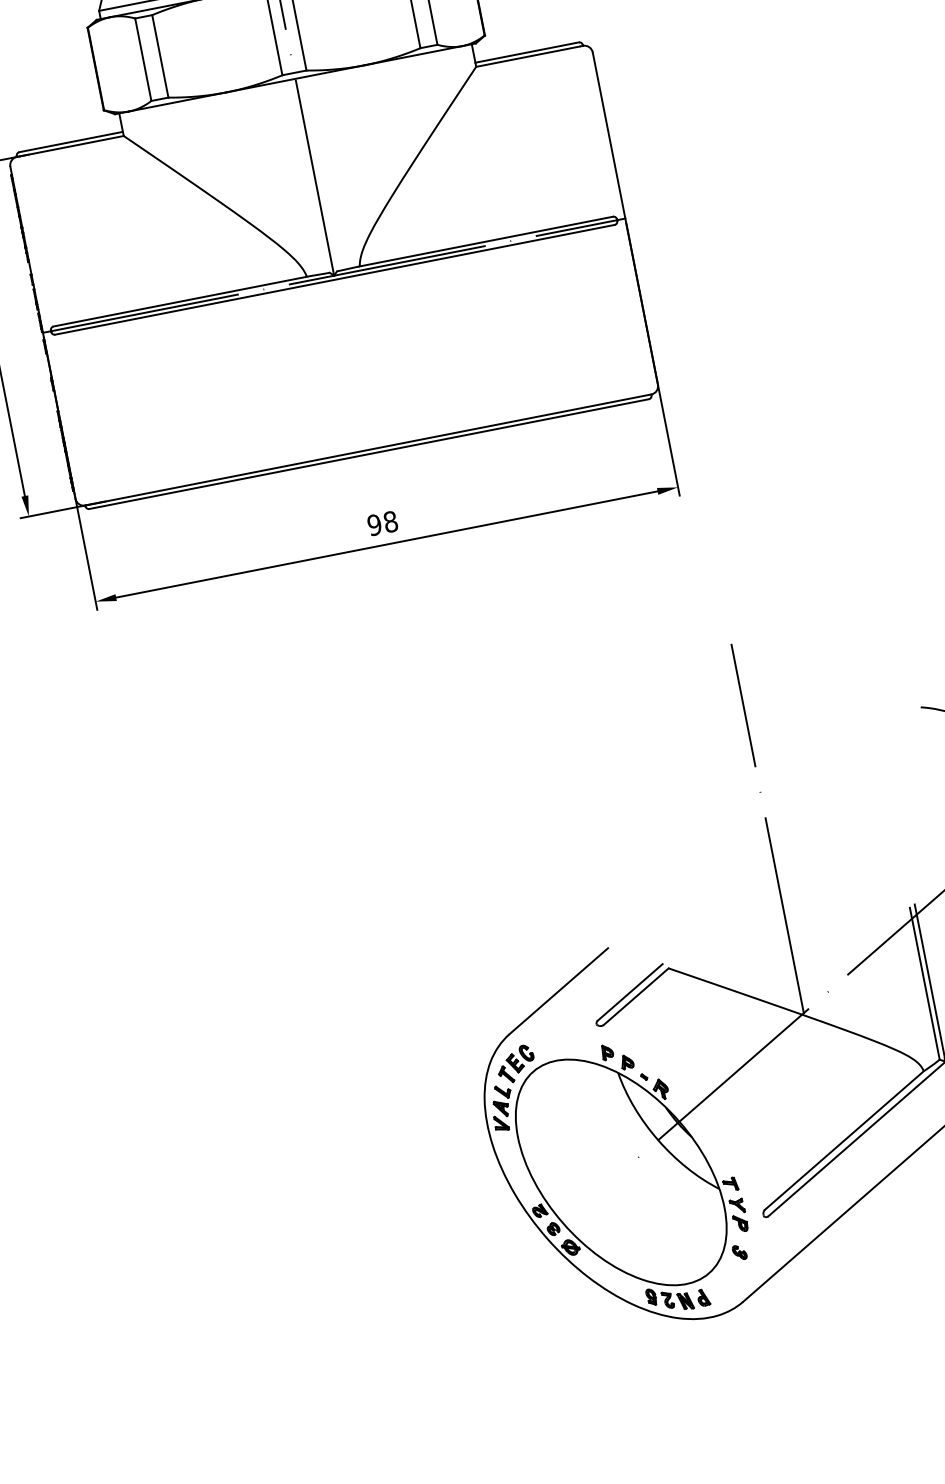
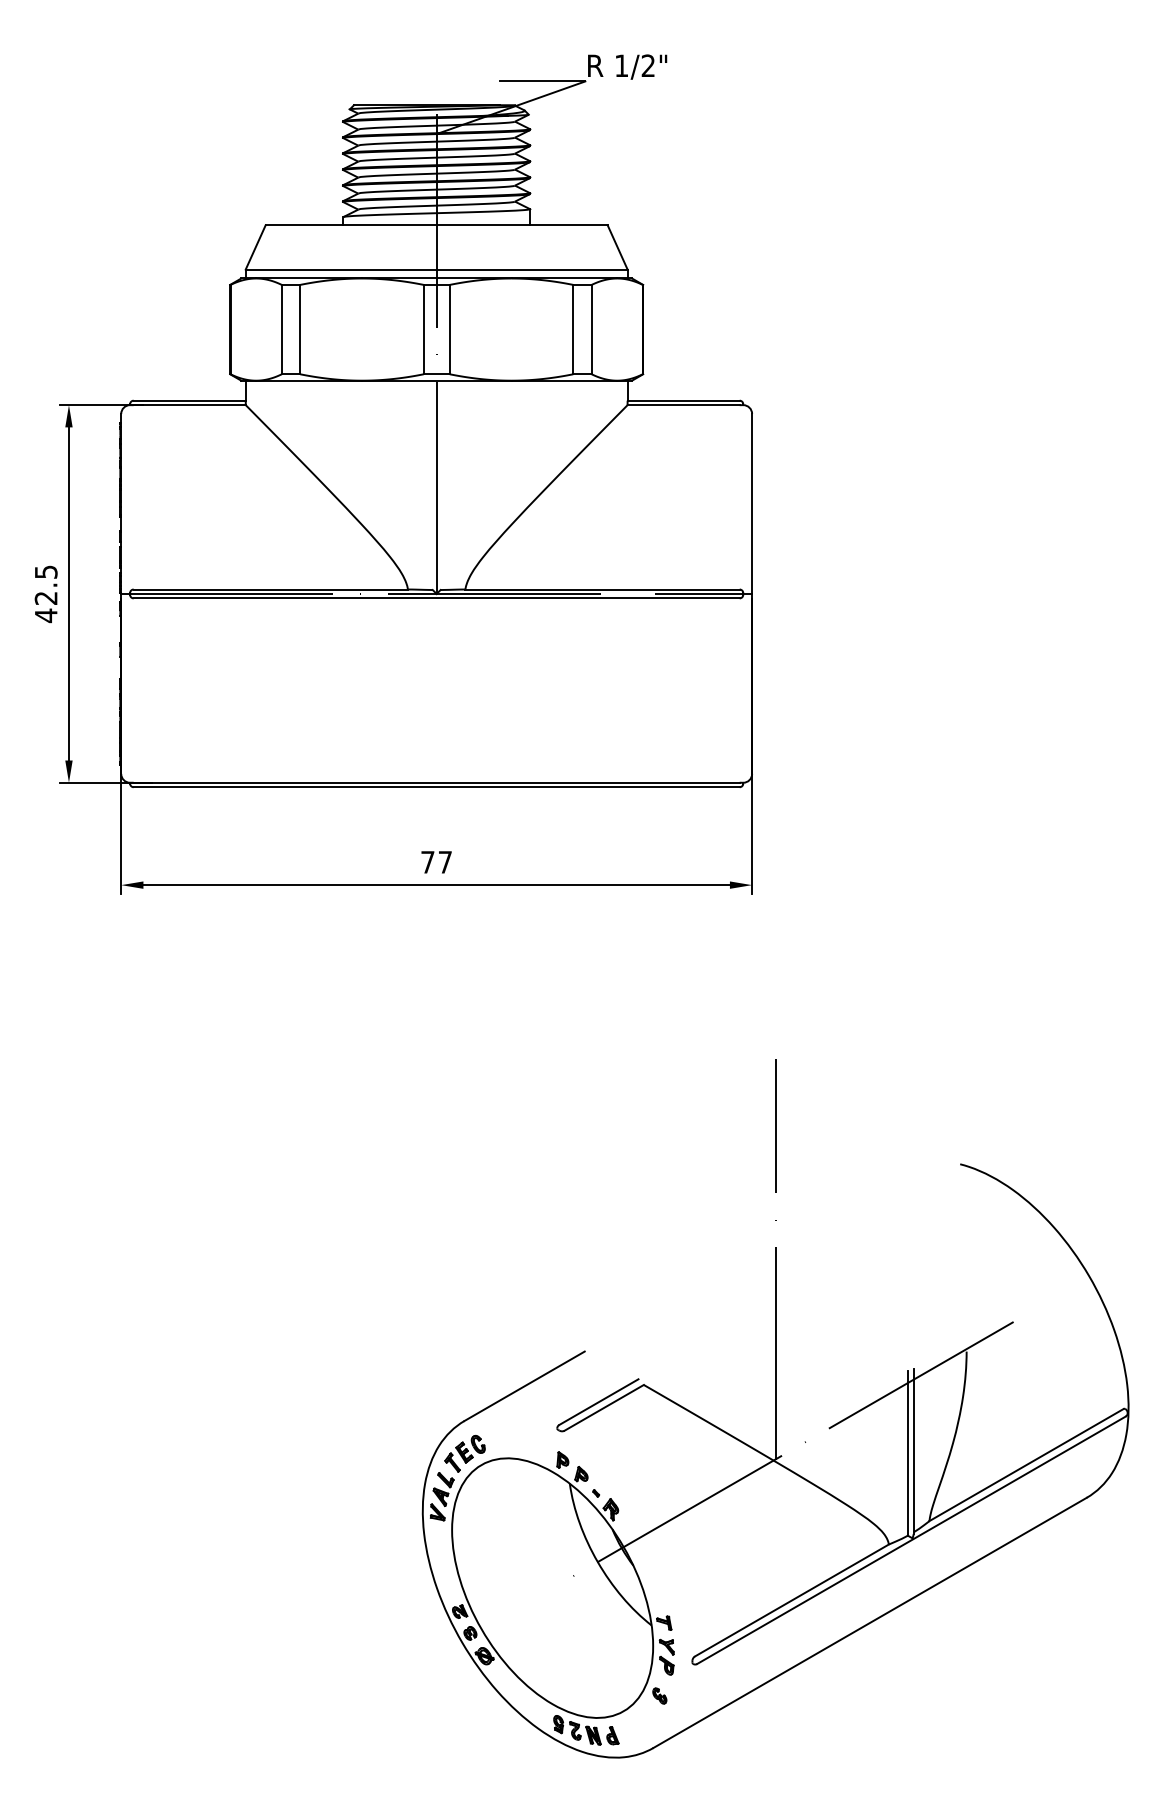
text: (382, 522) -> (436, 861), 98 -> 77

